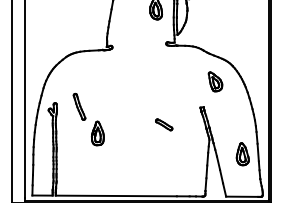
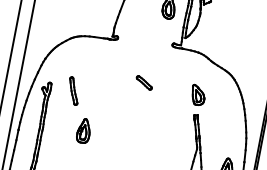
part: (215, 81) -> (198, 95), moved
part: (164, 124) -> (144, 82), moved
part: (97, 133) -> (83, 130), moved

